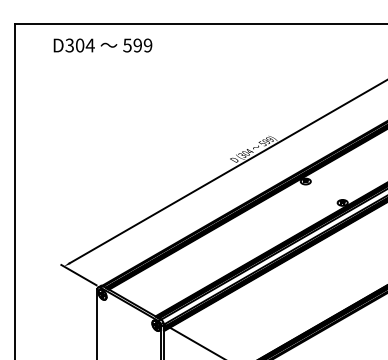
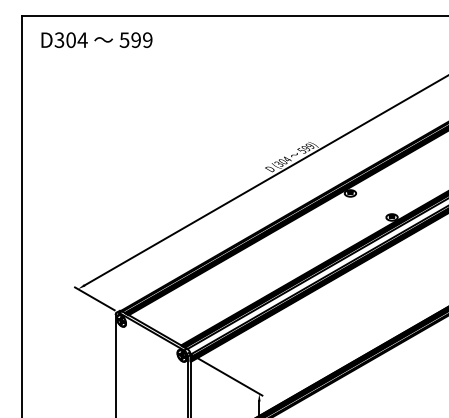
text: (102, 44) -> (96, 39), moved

